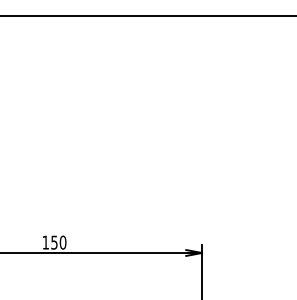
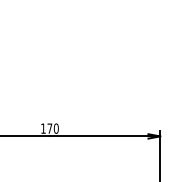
text: (54, 242) -> (49, 128), 150 -> 170

